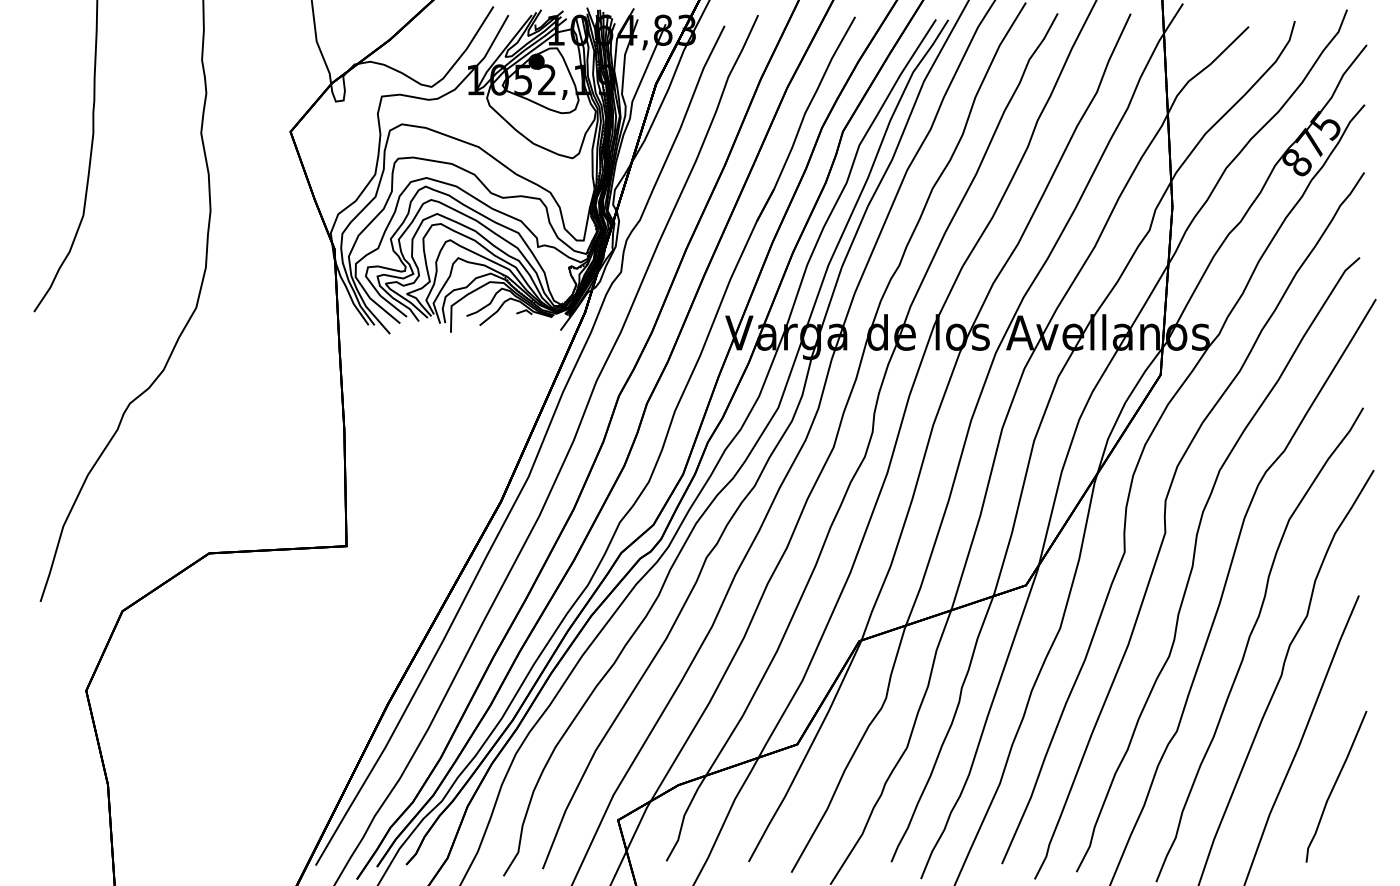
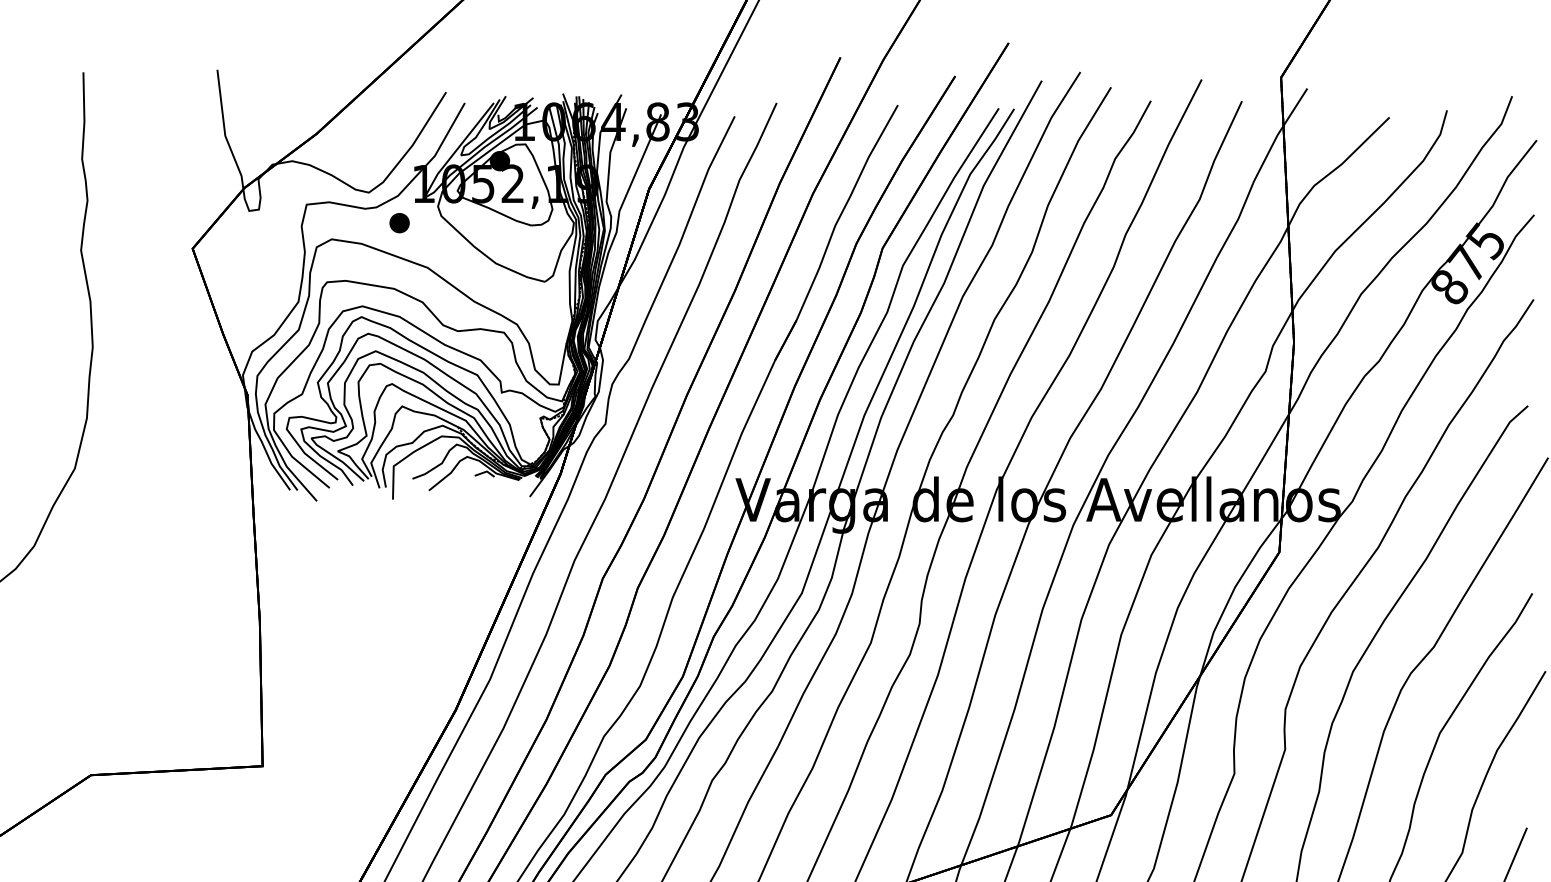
part: (456, 111) -> (399, 223), added

